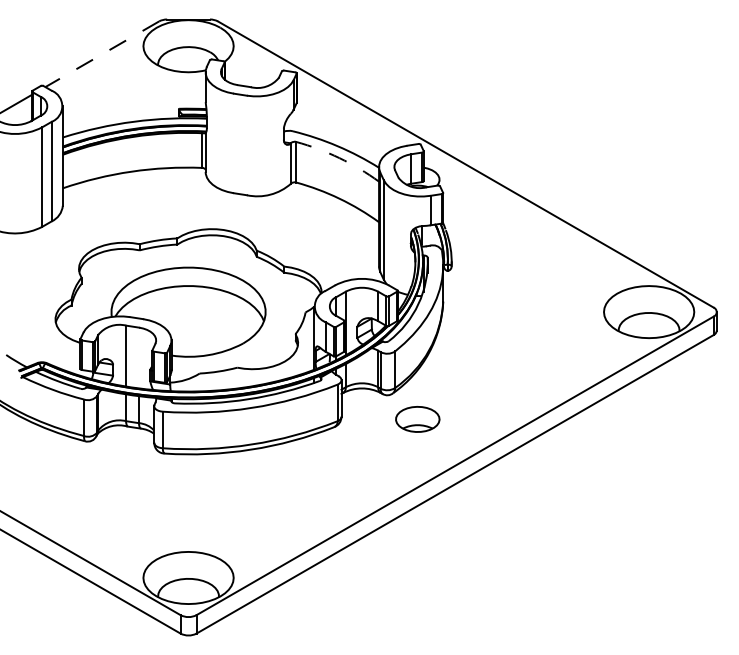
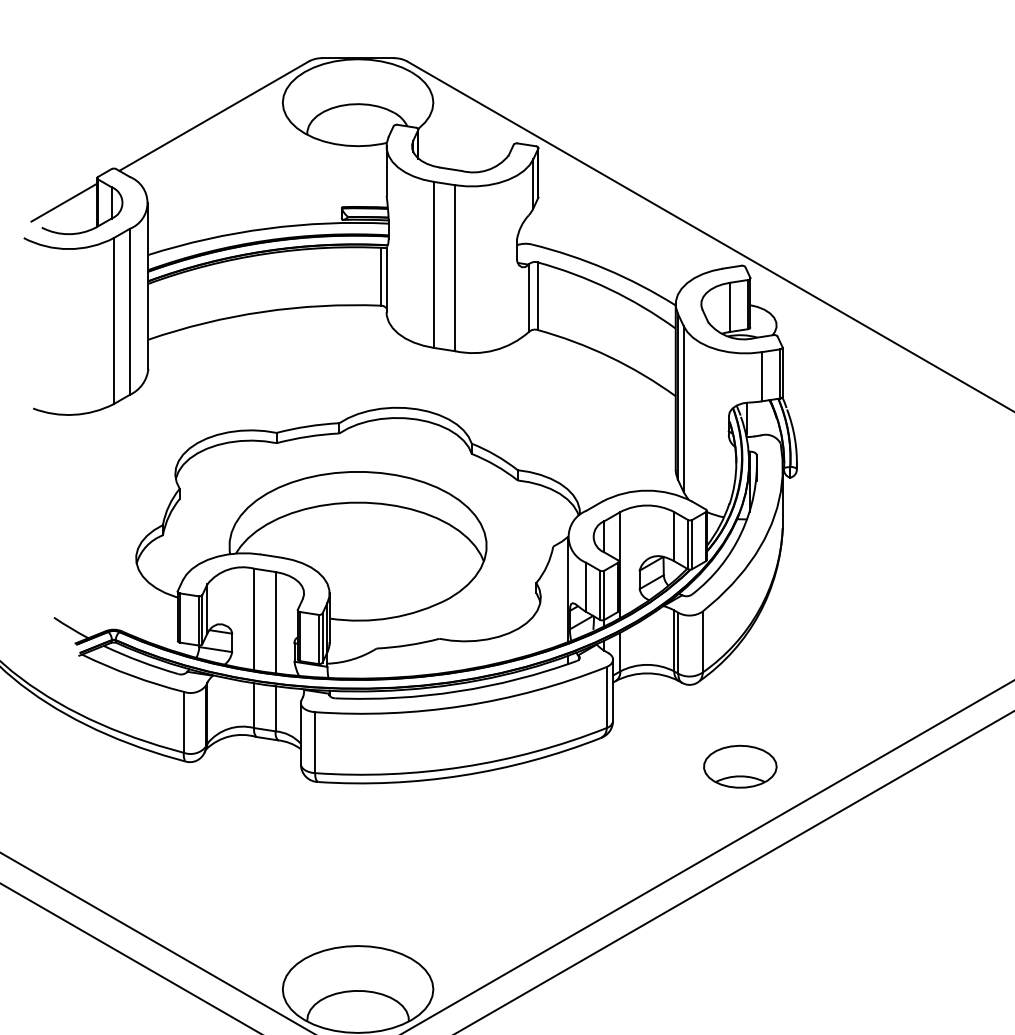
line: (102, 54) -> (214, 116), dashed -> solid
line: (233, 143) -> (433, 264), added
line: (246, 145) -> (454, 268), added
arc: (339, 158) -> (609, 289), dashed -> solid
line: (139, 357) -> (276, 621), added
part: (417, 419) -> (739, 766), moved

